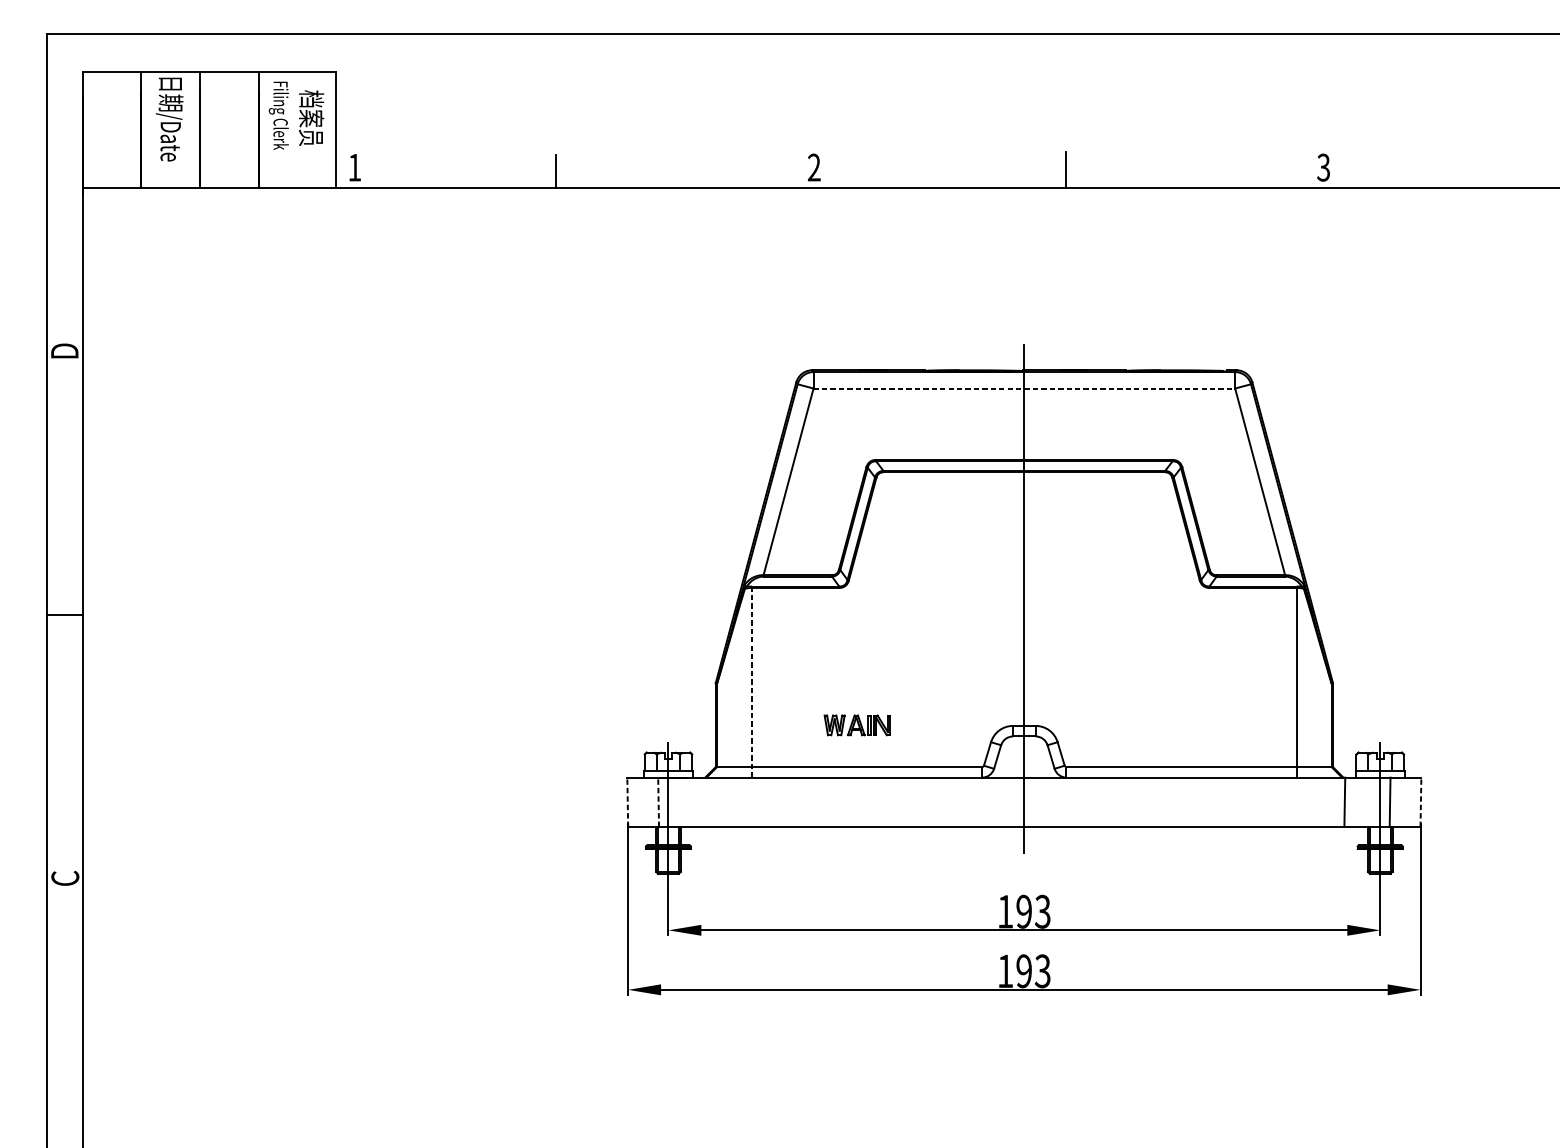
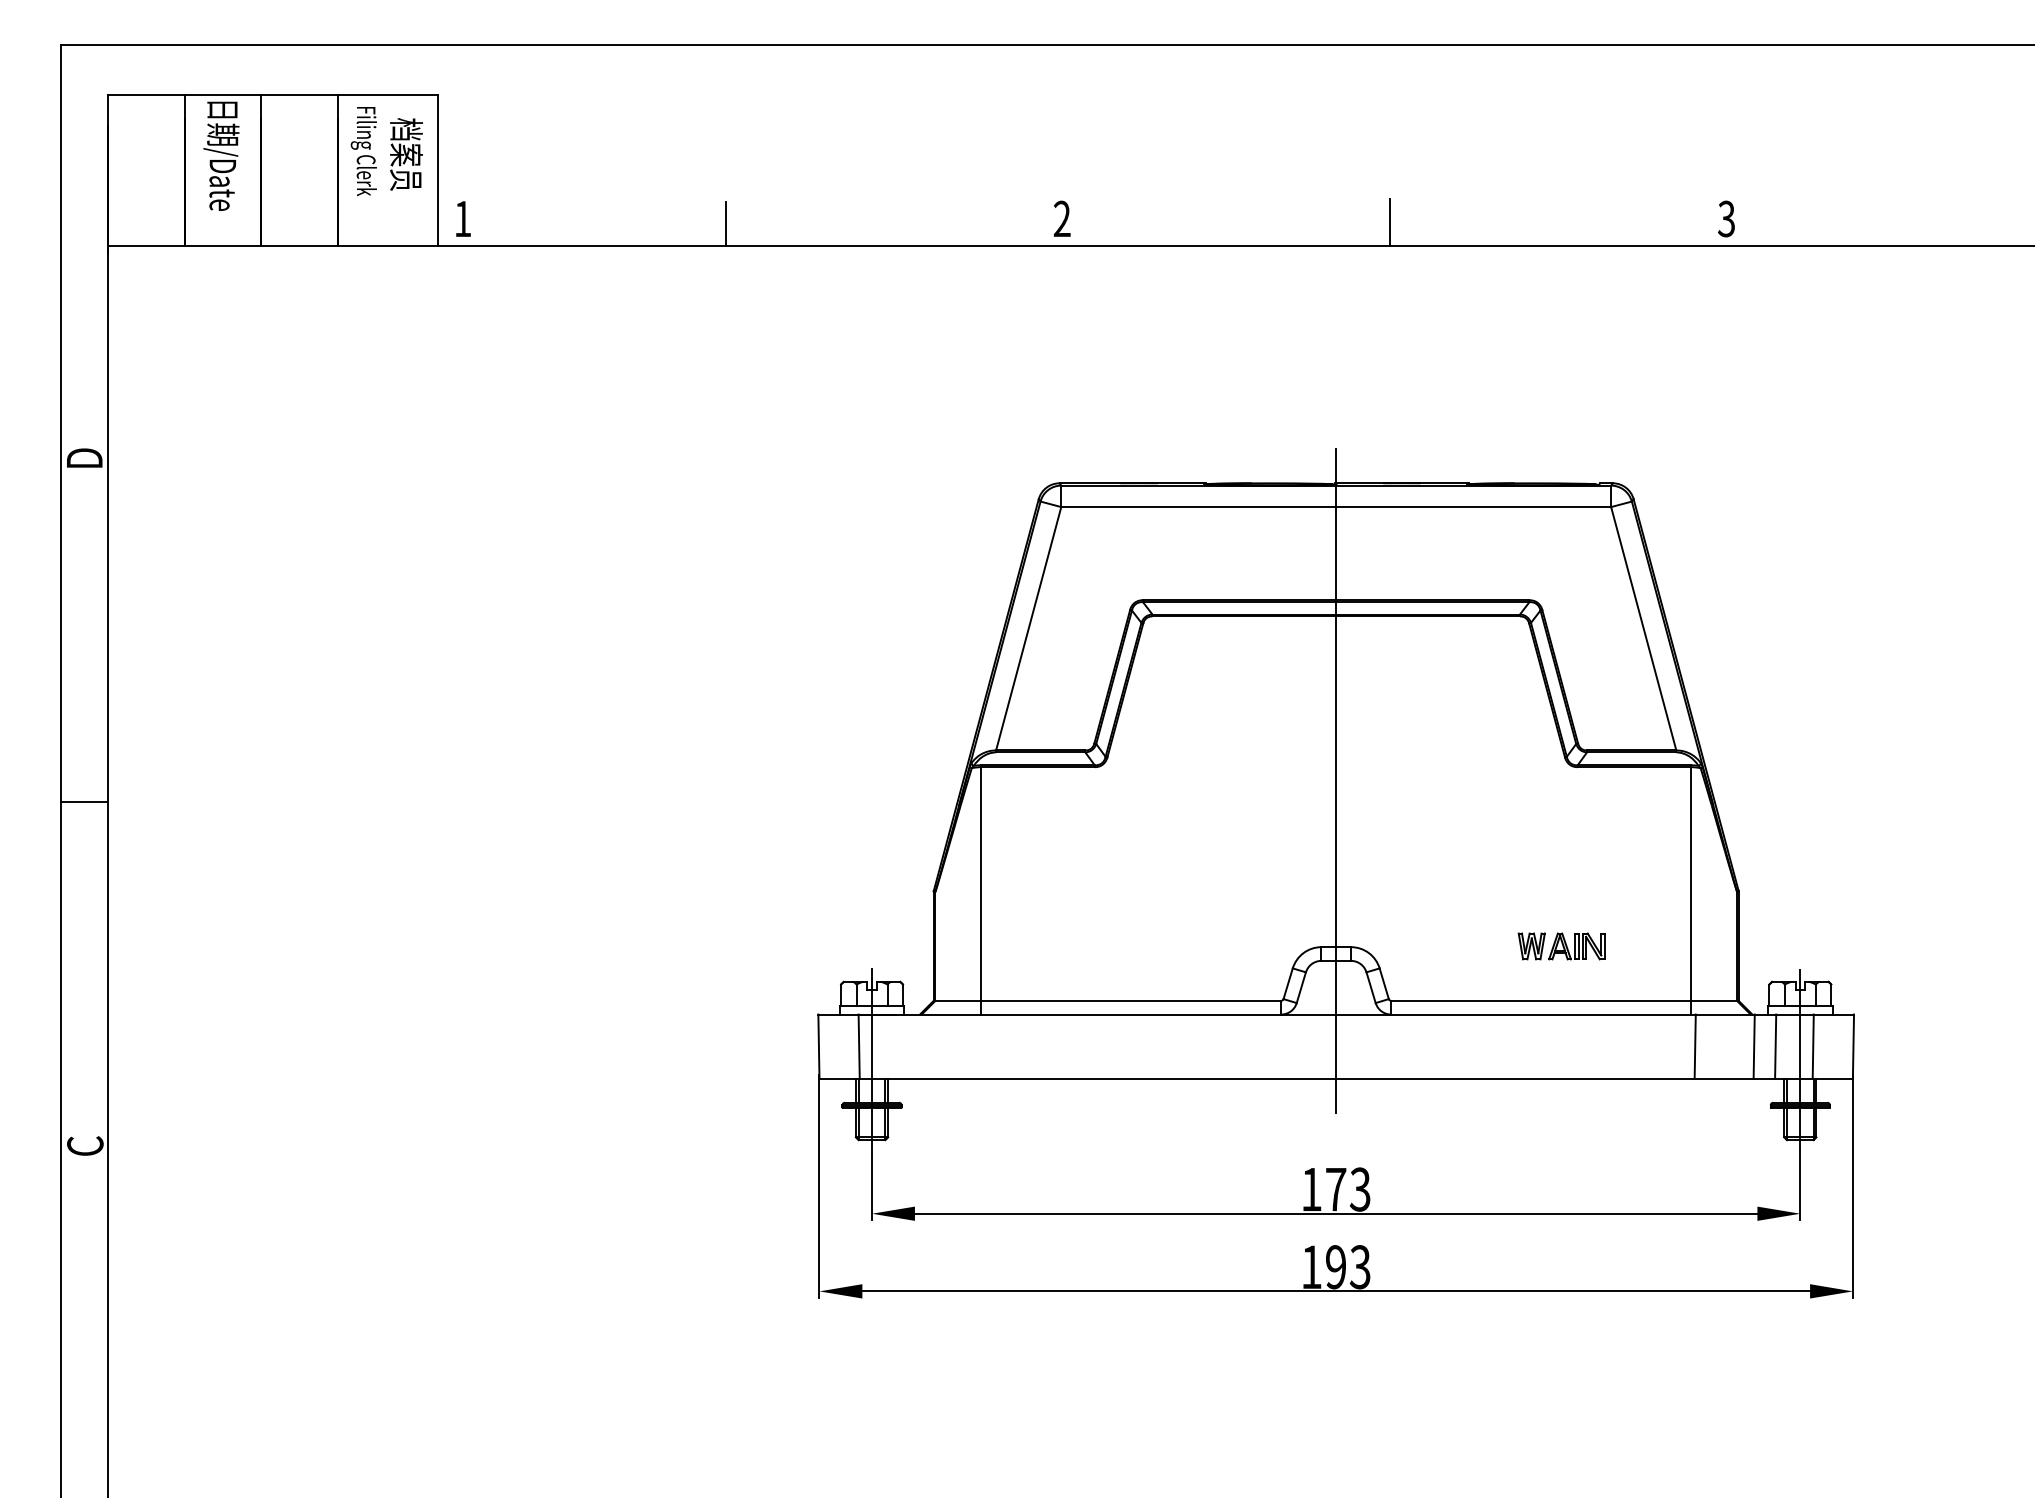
line: (1024, 388) -> (1336, 507), dashed -> solid
line: (752, 681) -> (981, 889), dashed -> solid
part: (857, 725) -> (1561, 946), moved
line: (627, 802) -> (818, 1046), dashed -> solid
line: (658, 802) -> (859, 1046), dashed -> solid
line: (1299, 802) -> (1694, 1046), added
line: (1361, 802) -> (1775, 1046), added
line: (1420, 802) -> (1853, 1046), dashed -> solid
text: (1024, 911) -> (1336, 1189), 193 -> 173

